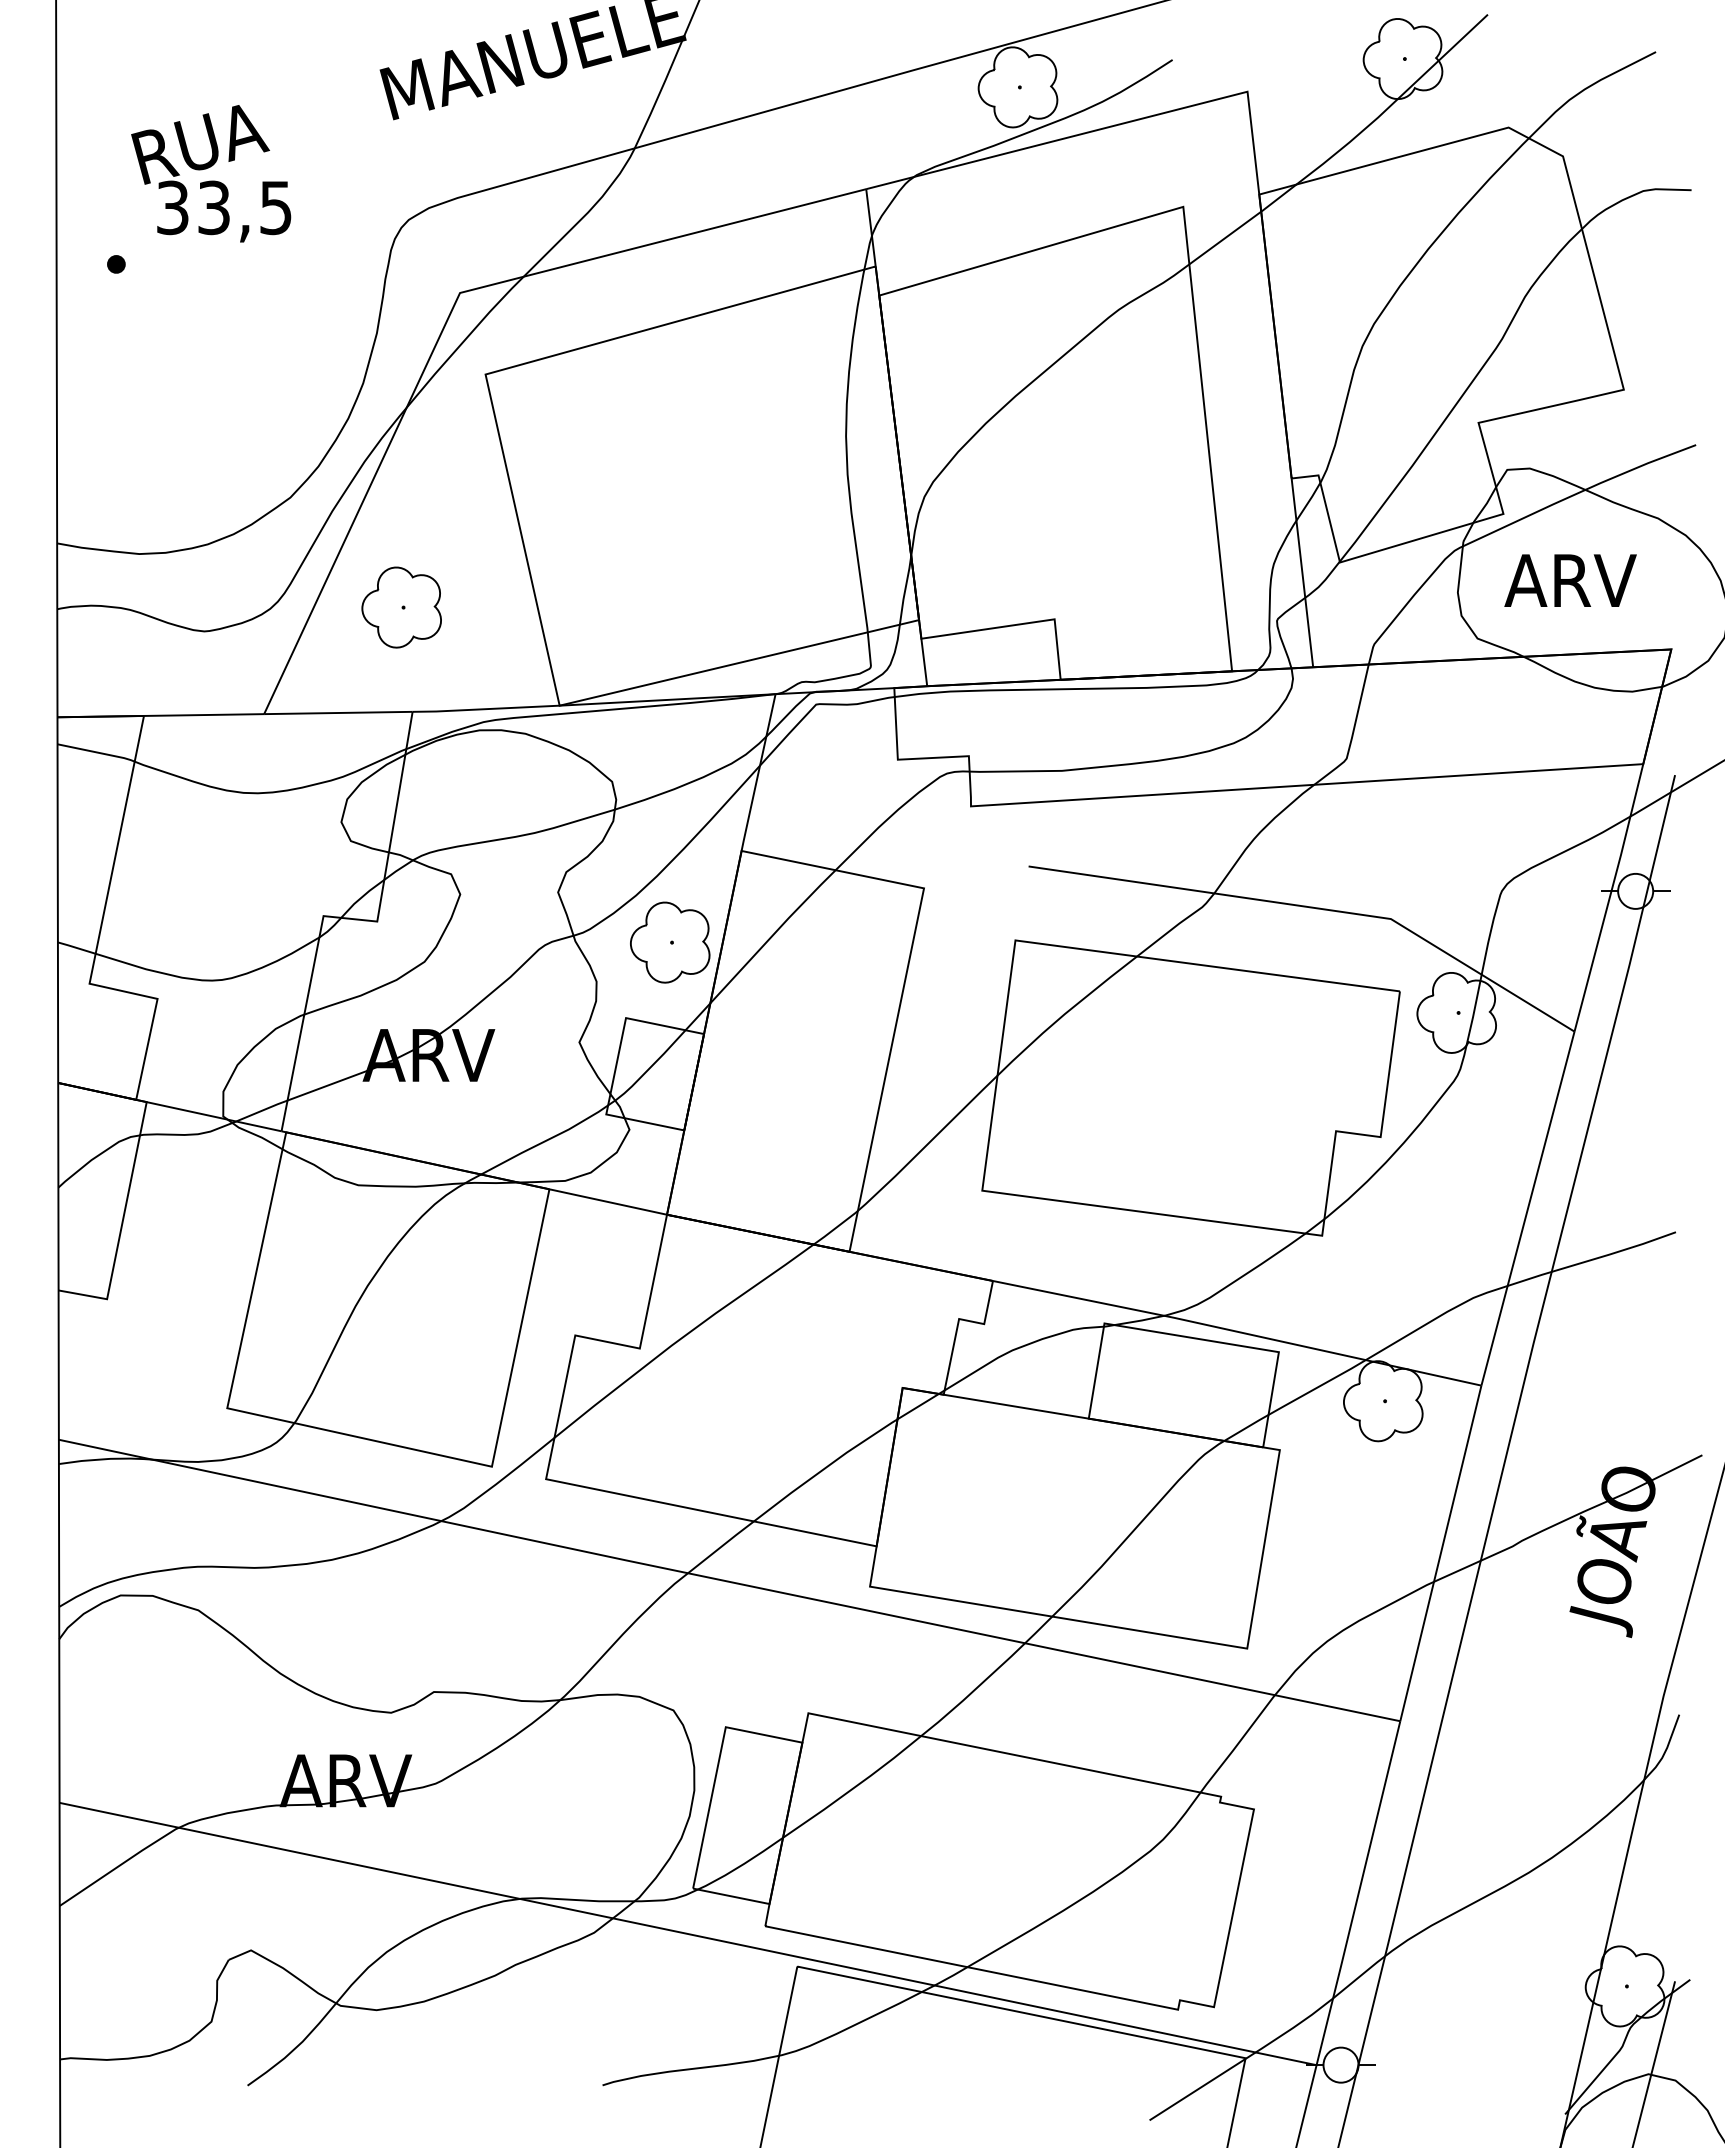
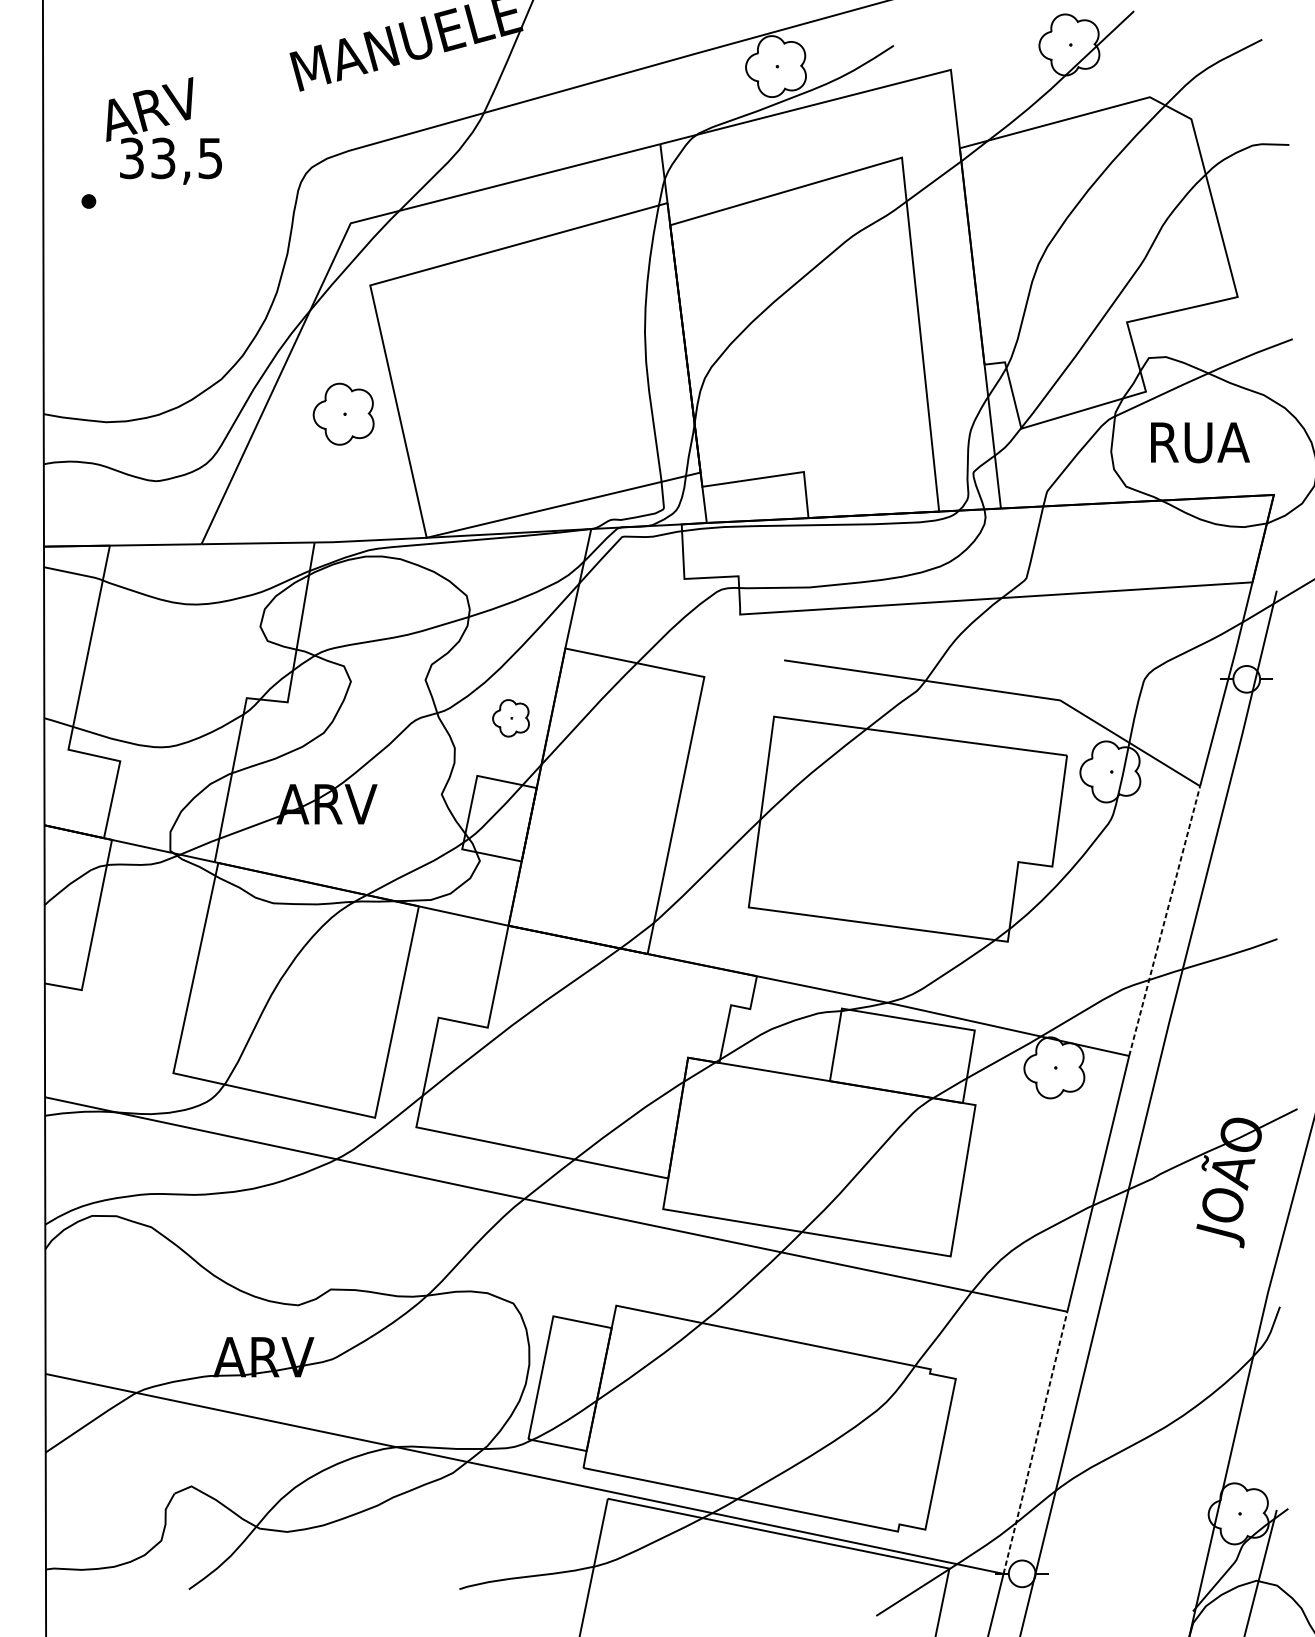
text: (200, 143) -> (152, 109), RUA -> ARV
text: (1571, 580) -> (1197, 442), ARV -> RUA
part: (401, 607) -> (343, 414), moved
part: (670, 942) -> (511, 718), size x0.6
line: (1528, 1208) -> (1165, 921), solid -> dashed
line: (1358, 1894) -> (1035, 1443), solid -> dashed

